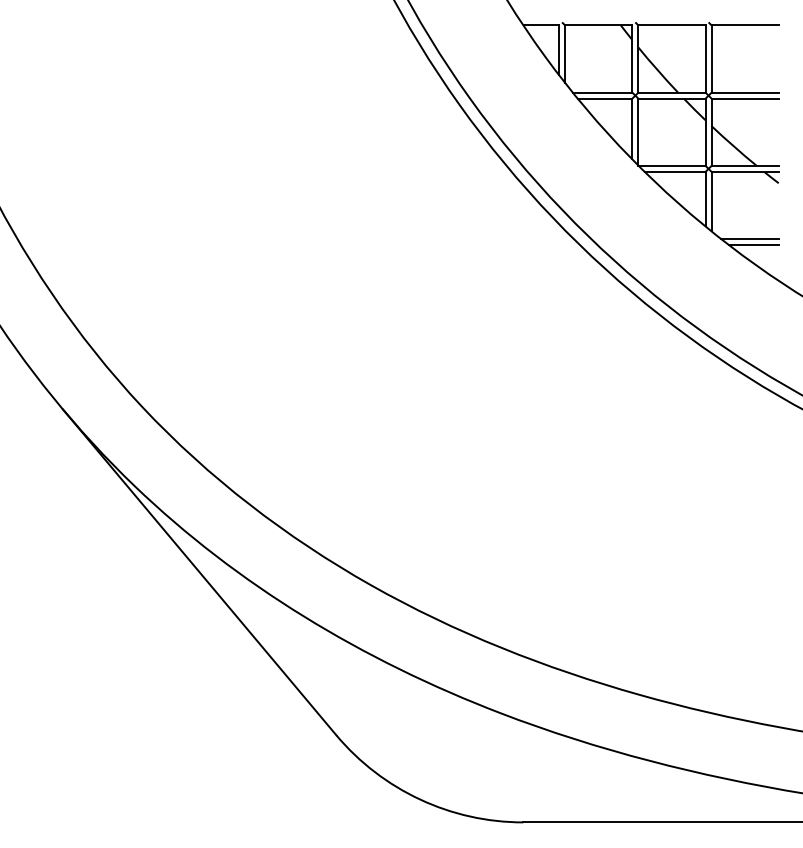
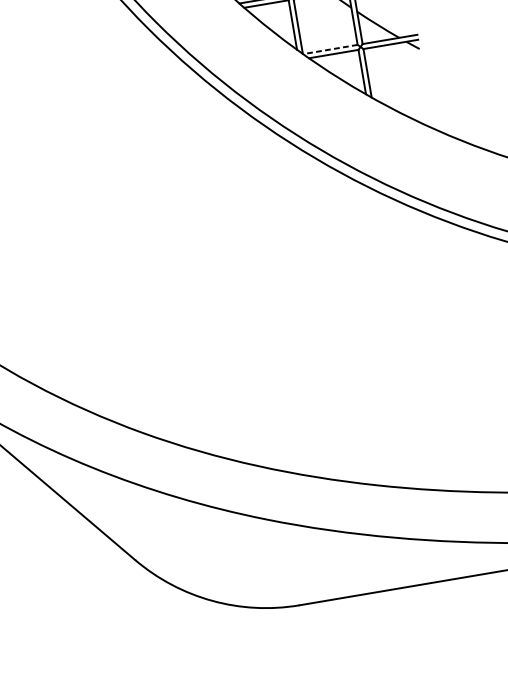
line: (671, 165) -> (329, 49), solid -> dashed
line: (749, 239) -> (403, 98), removed
line: (753, 245) -> (407, 103), removed

